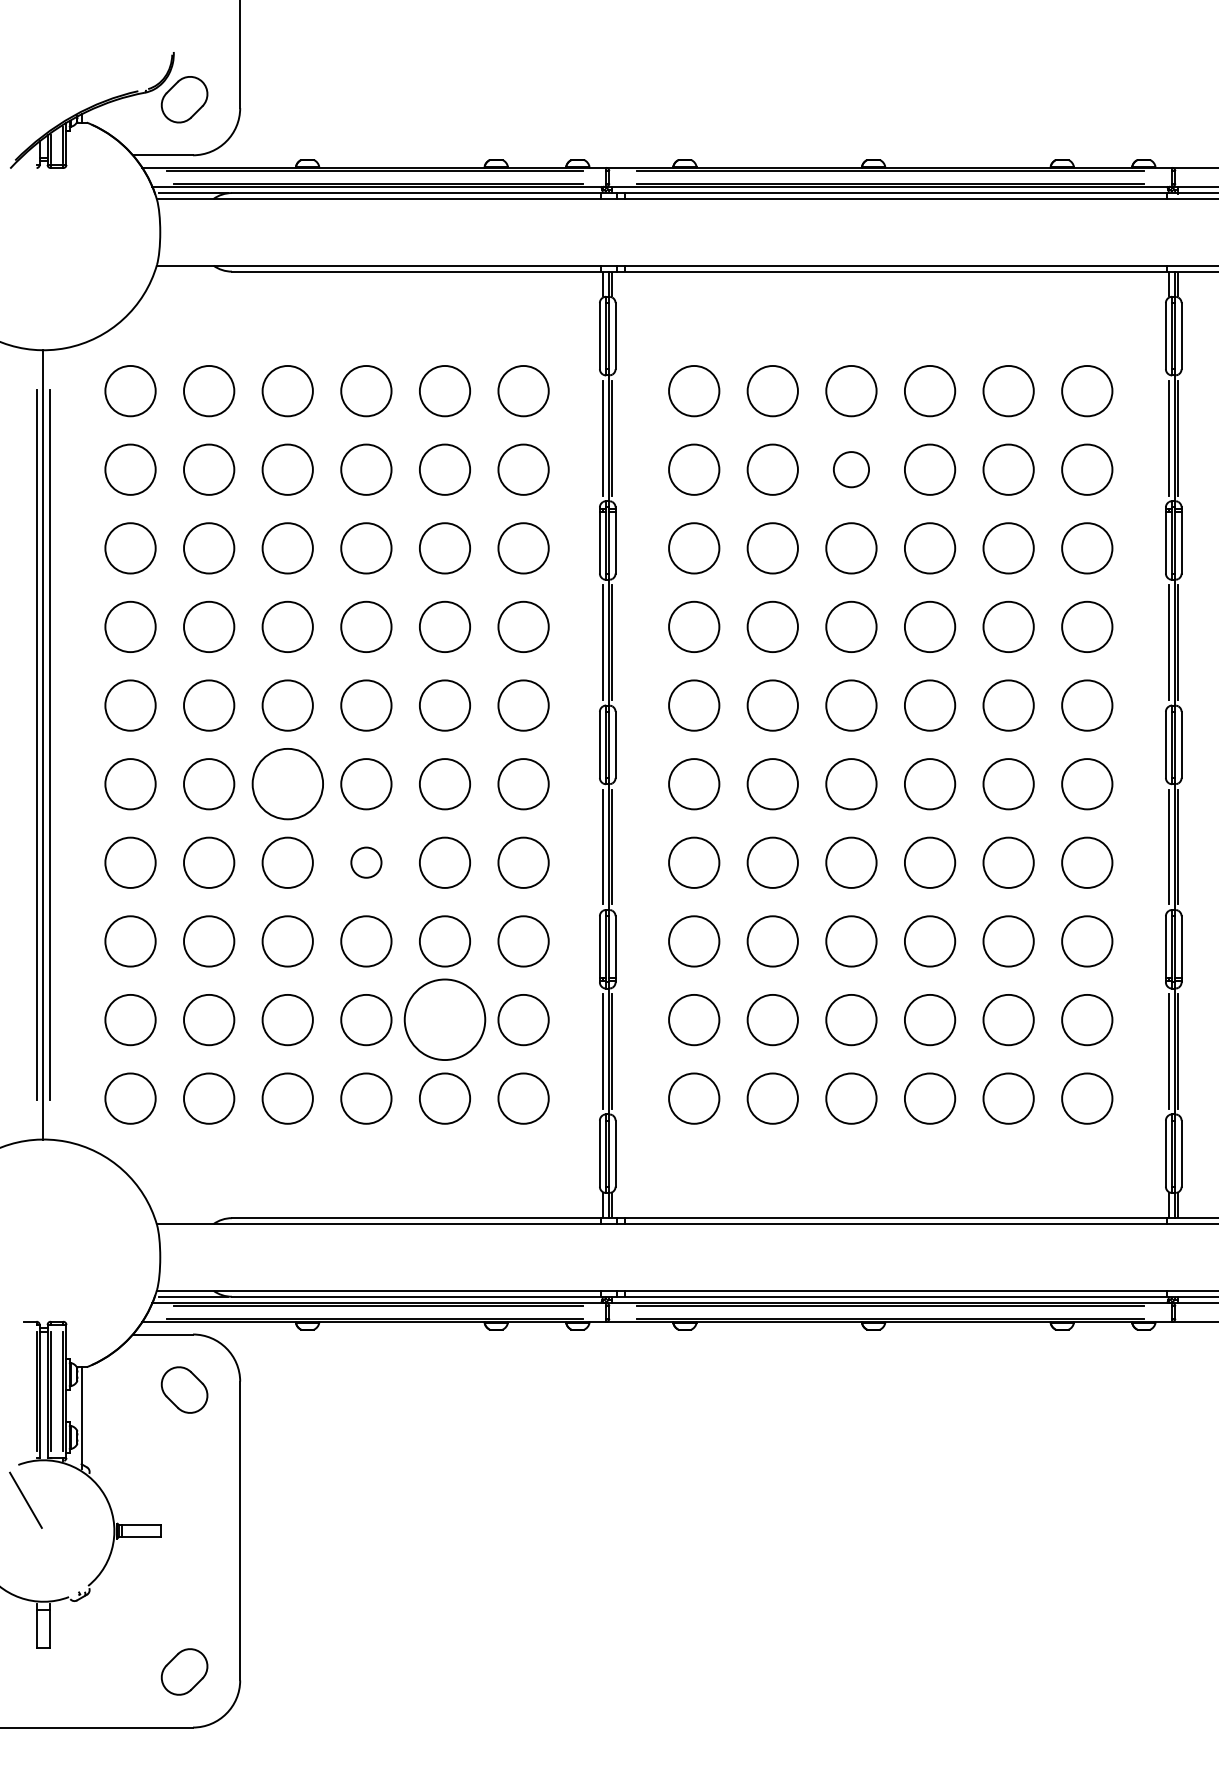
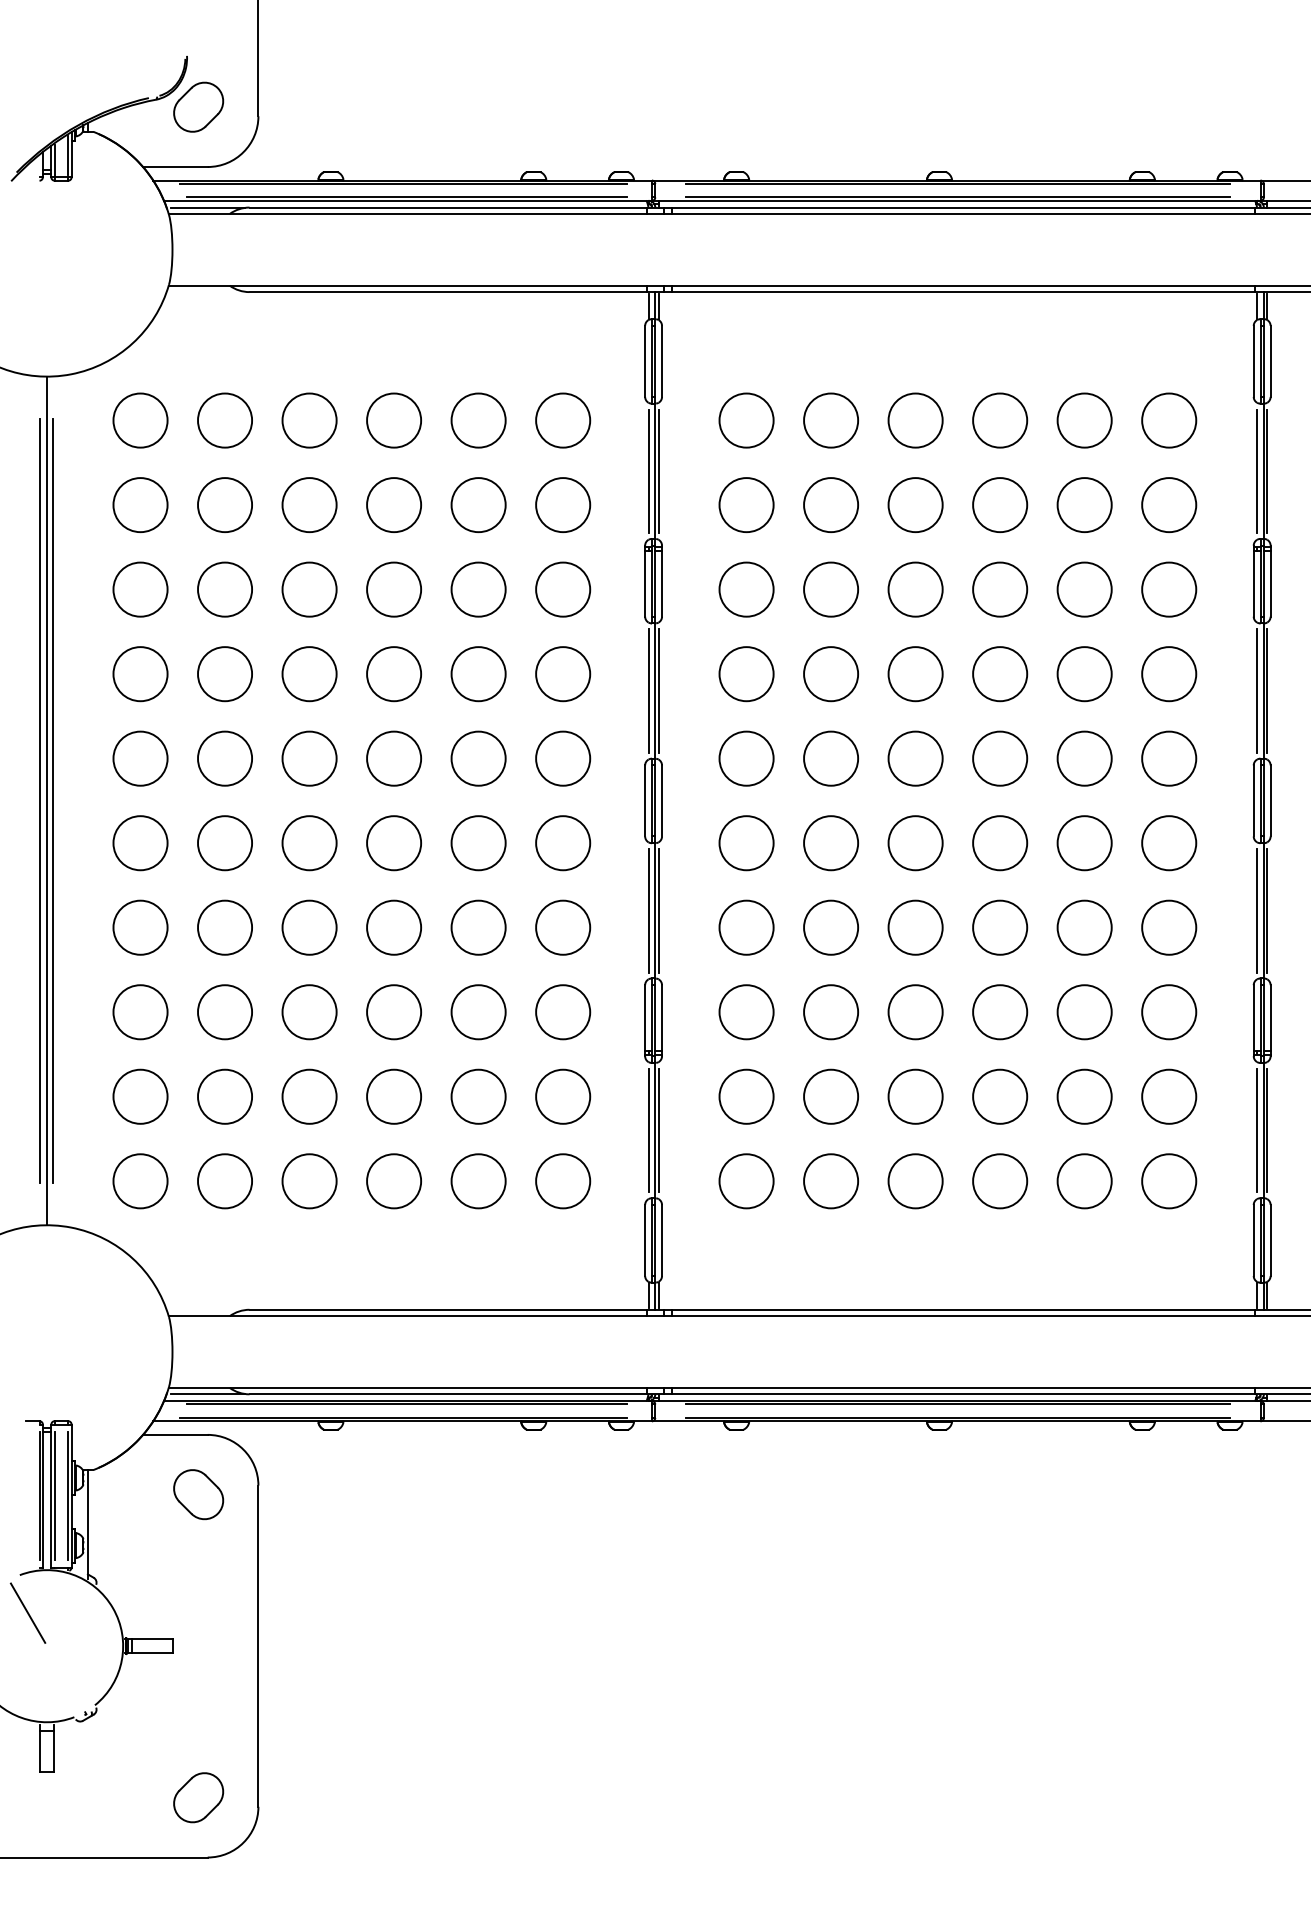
circle: (851, 469) -> (915, 504), size x1.43
circle: (287, 784) -> (309, 843), size x0.71
circle: (366, 862) -> (394, 927), size x1.67
circle: (444, 1020) -> (478, 1097), size x0.62

